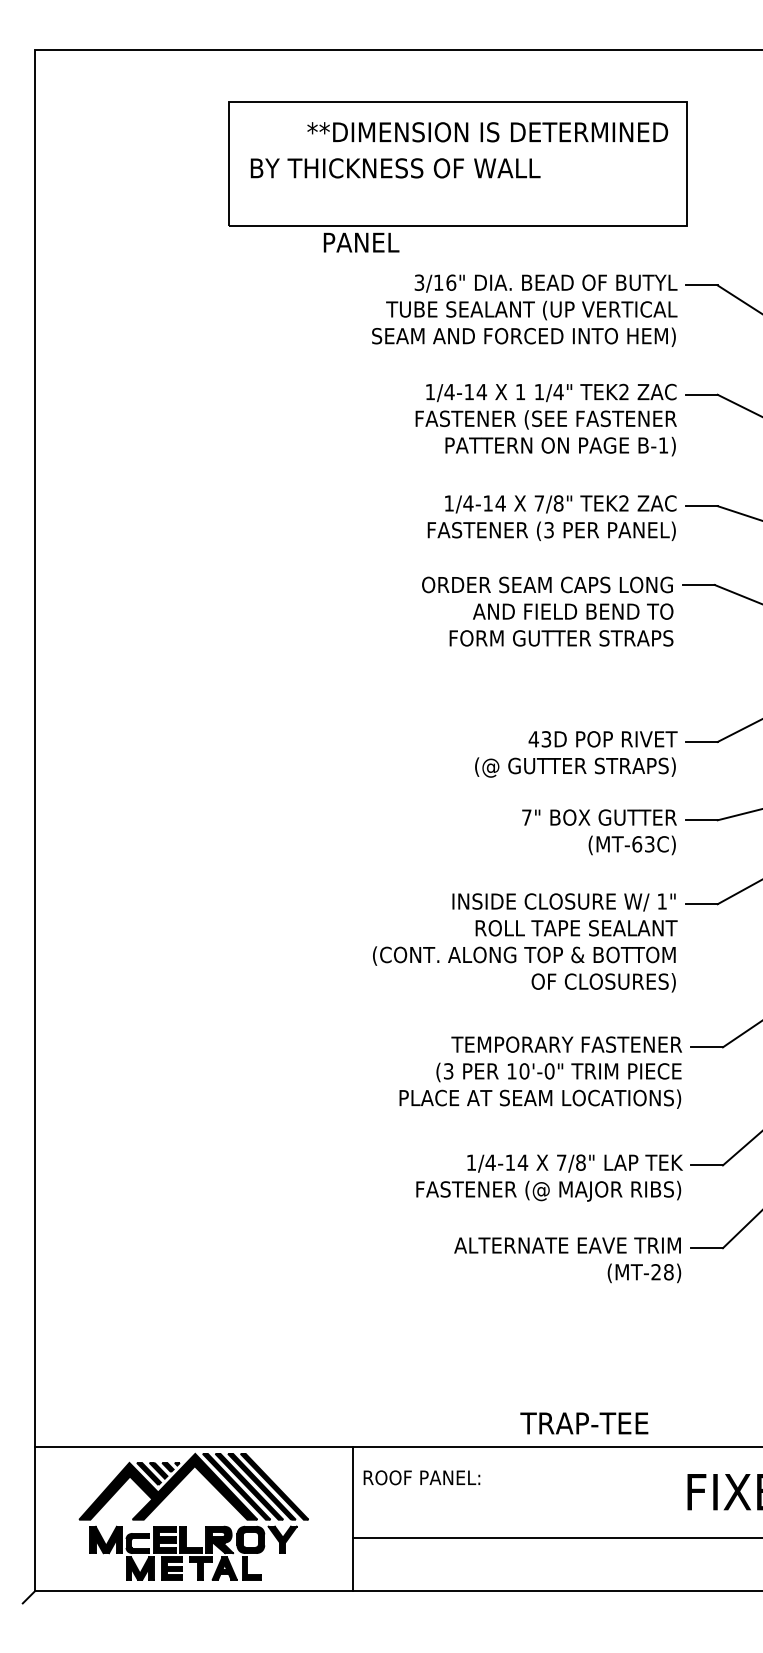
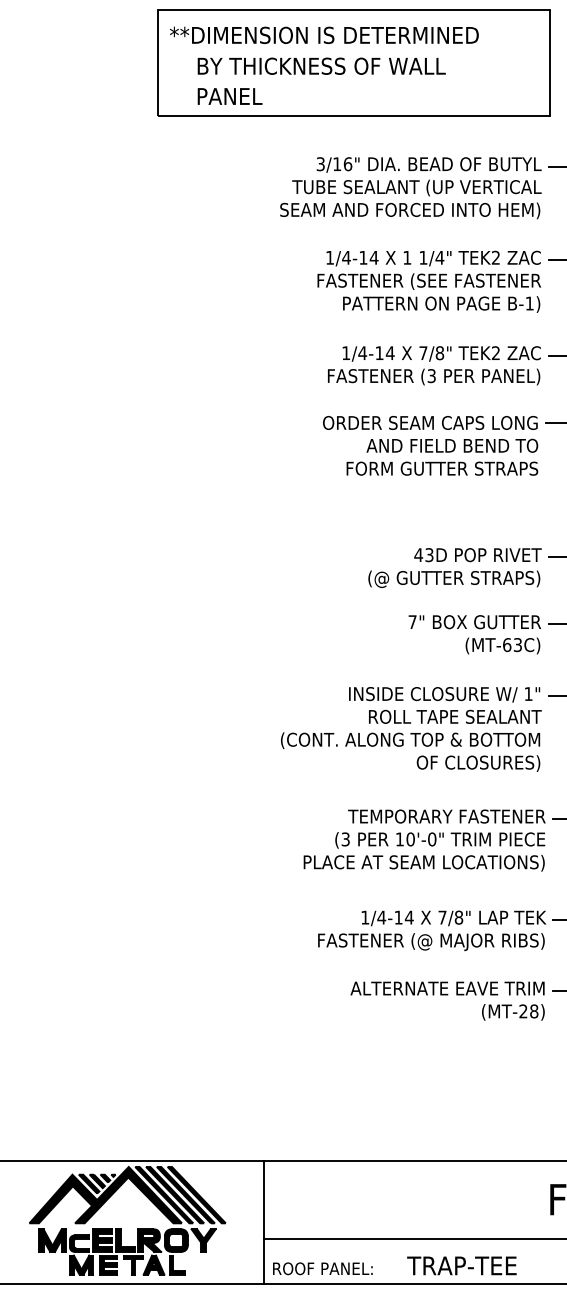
text: (487, 132) -> (324, 35), moved
text: (395, 168) -> (321, 66), moved
text: (361, 242) -> (230, 96), moved
text: (584, 1423) -> (462, 1265), moved
text: (421, 1477) -> (322, 1268), moved

